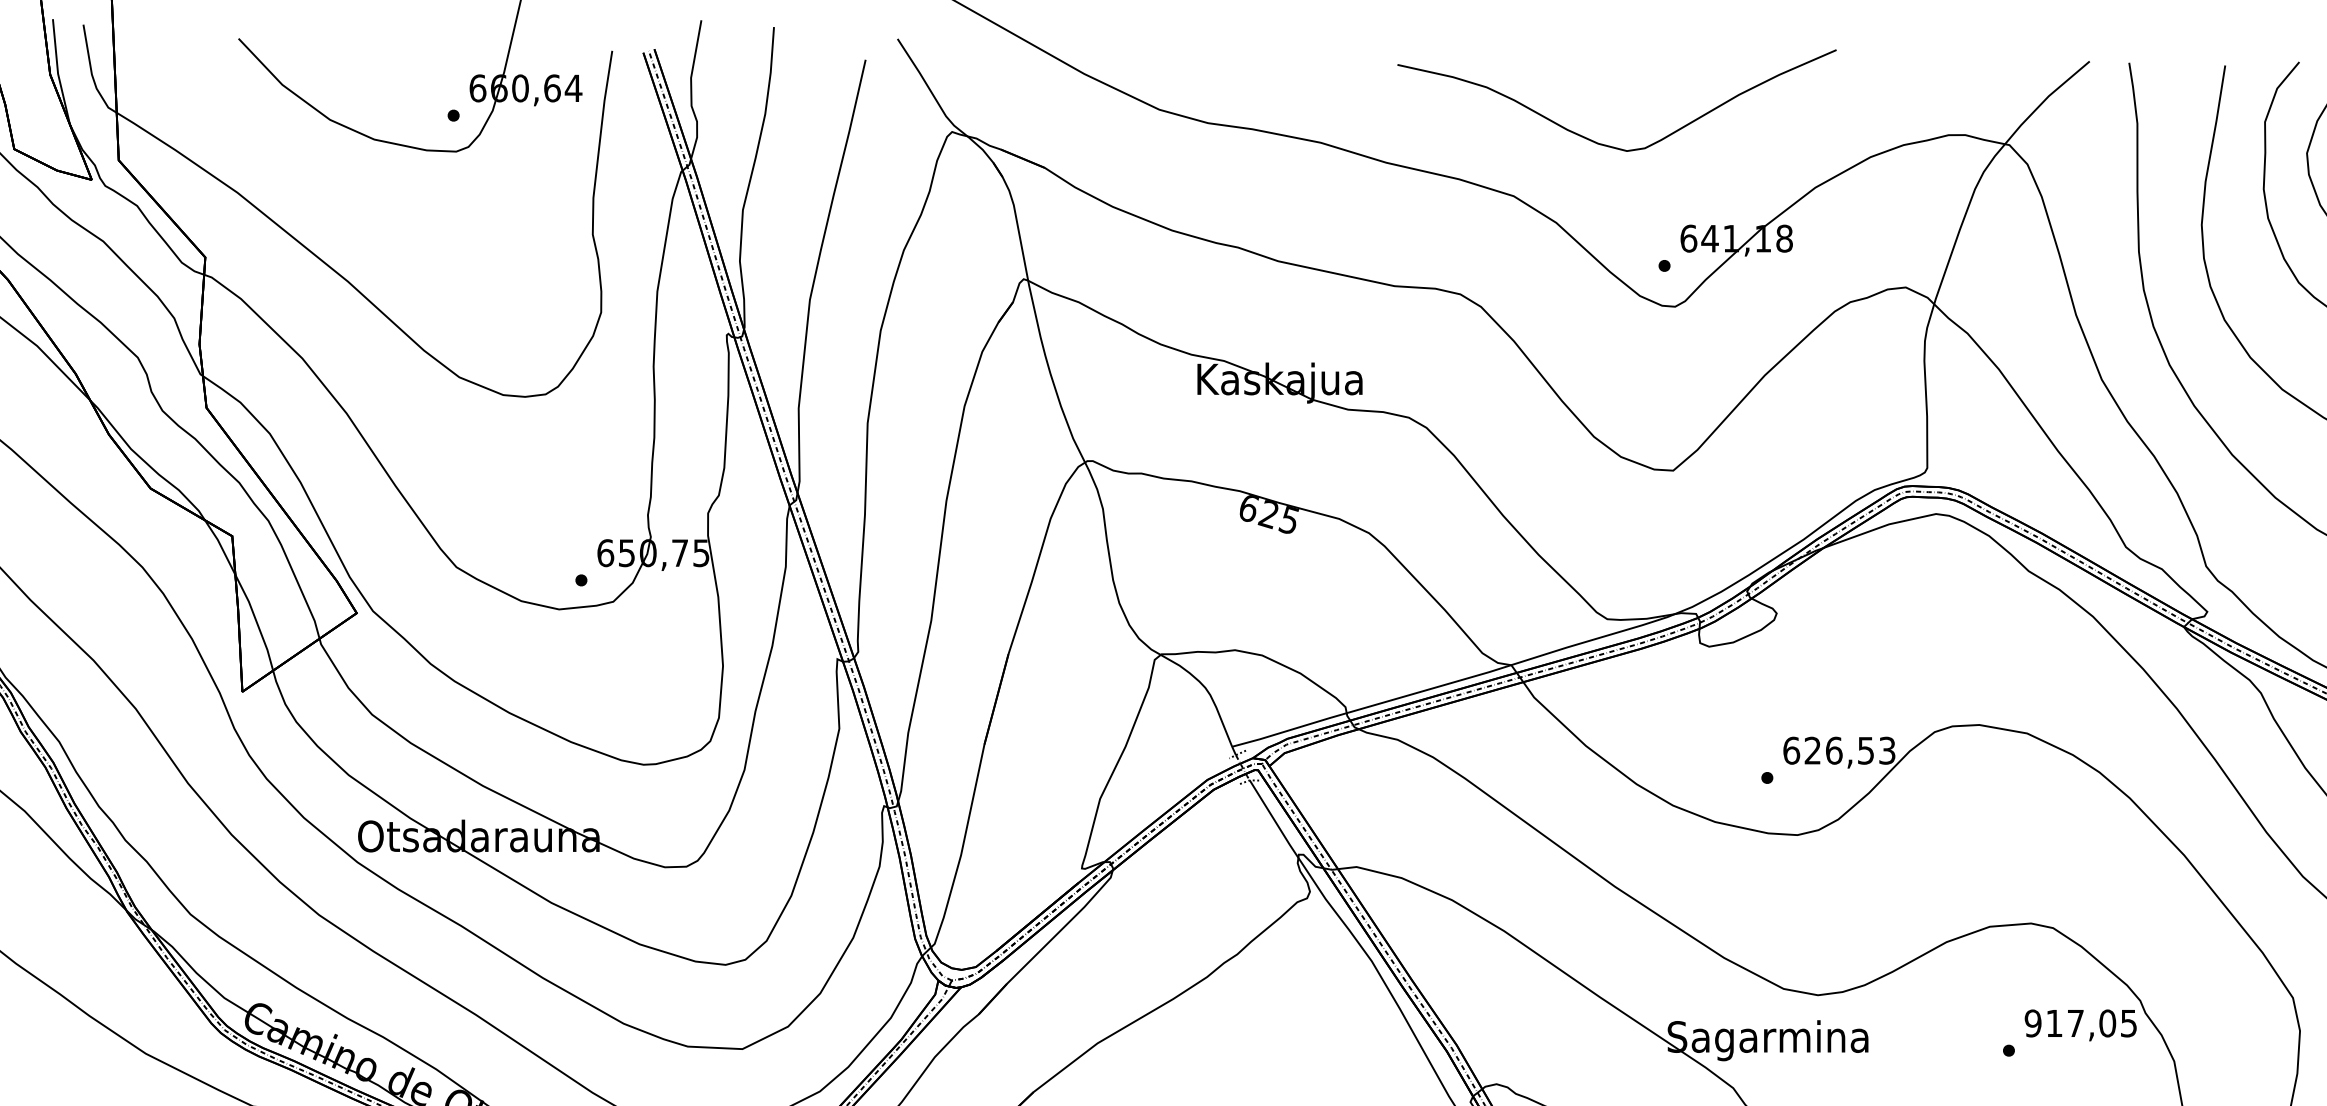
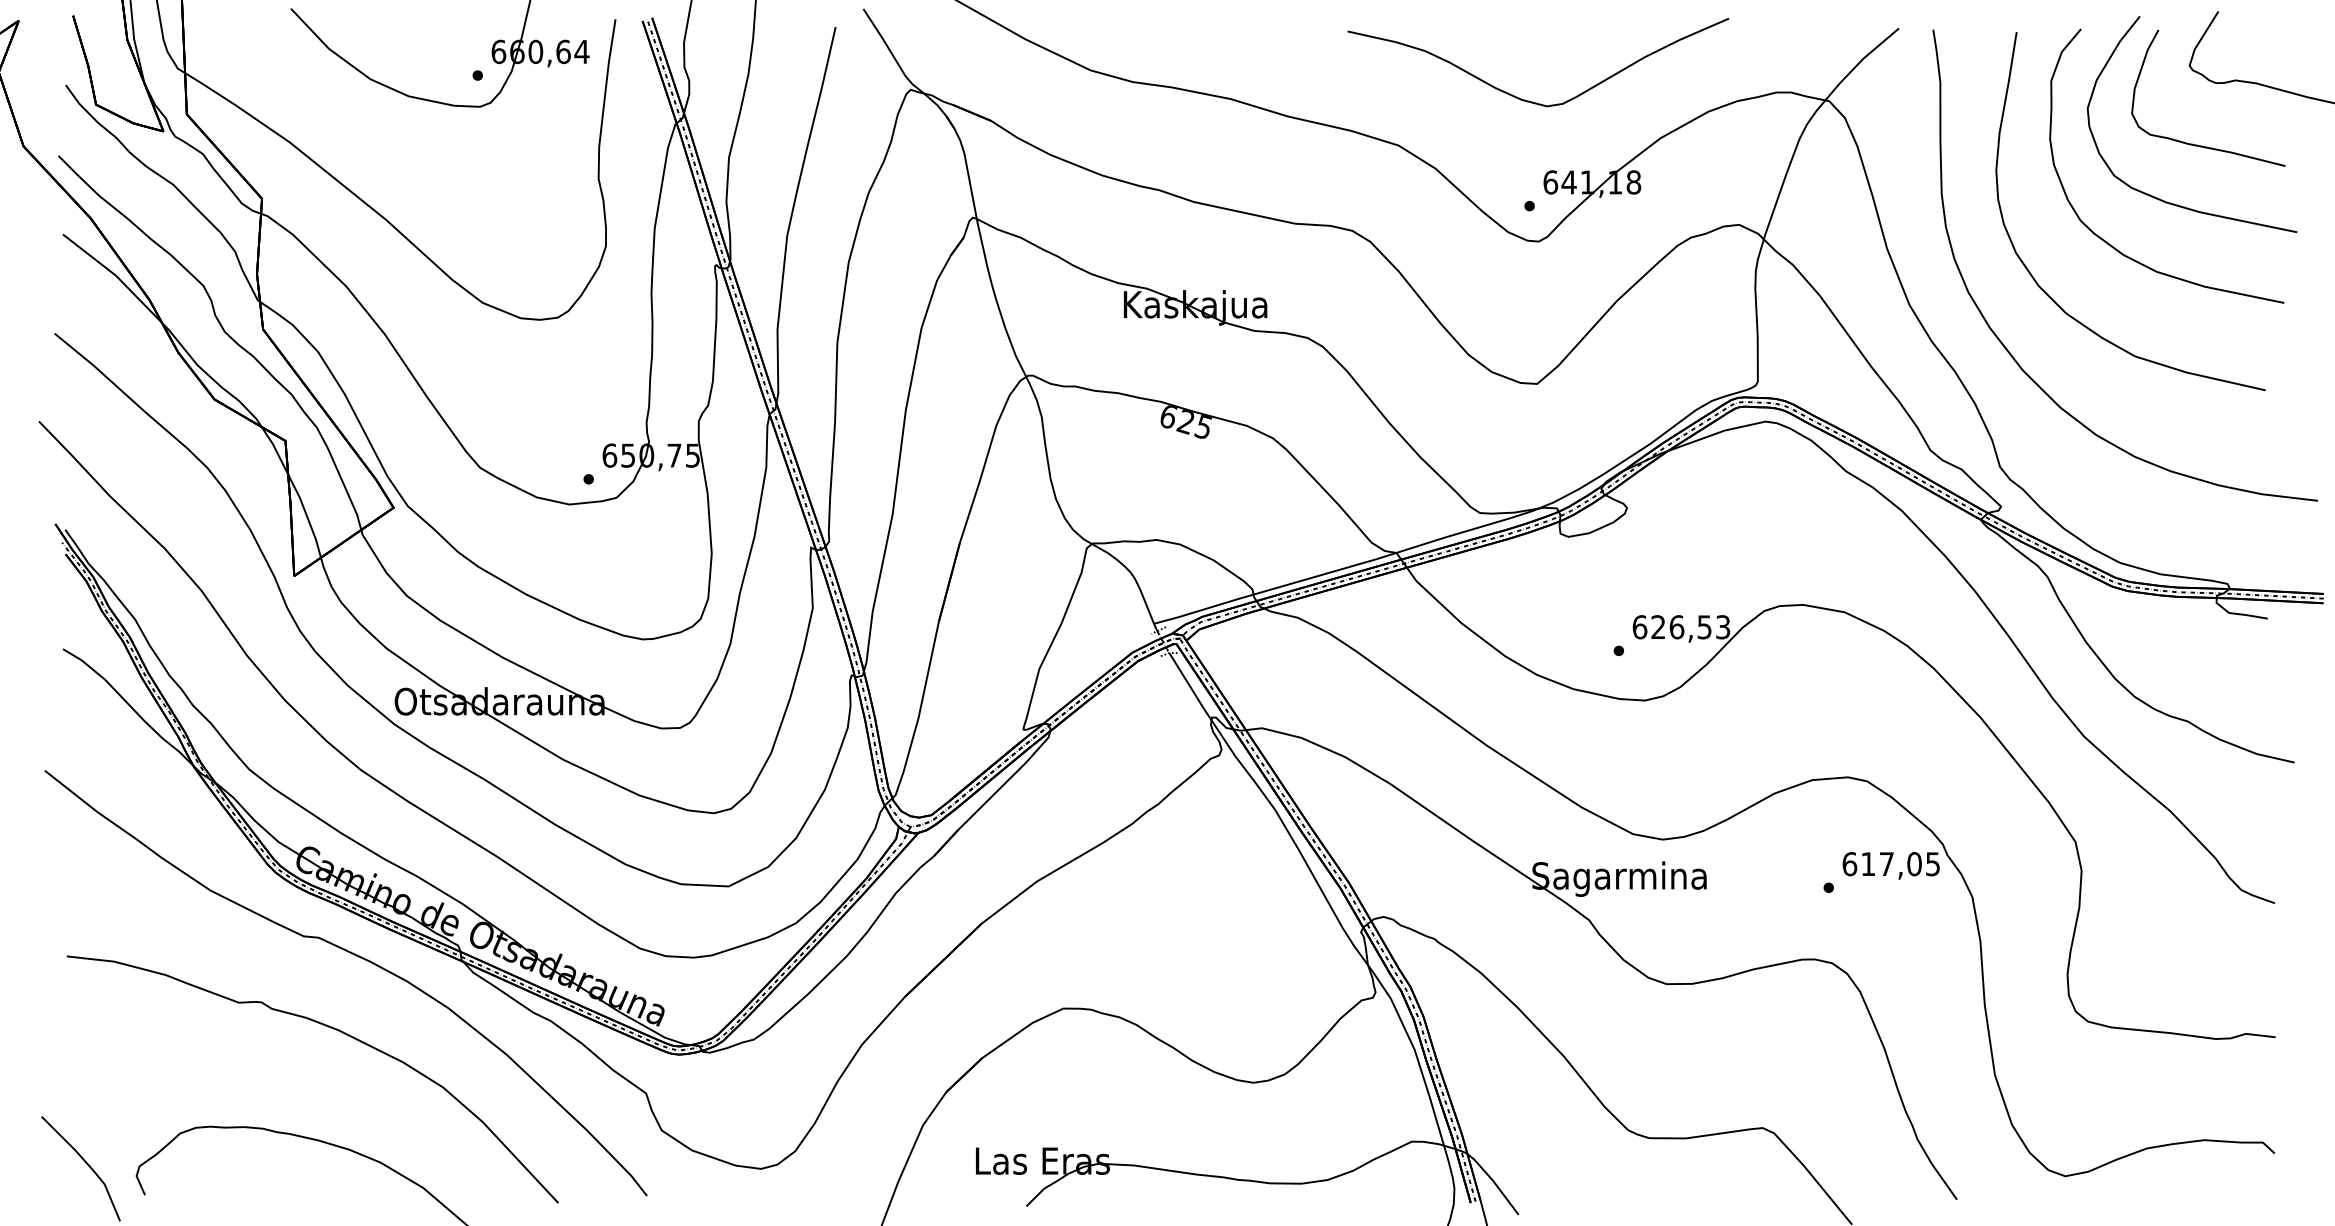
curve: (1602, 143) -> (1525, 99), moved
text: (2032, 1023) -> (1849, 864), 917,05 -> 617,05

